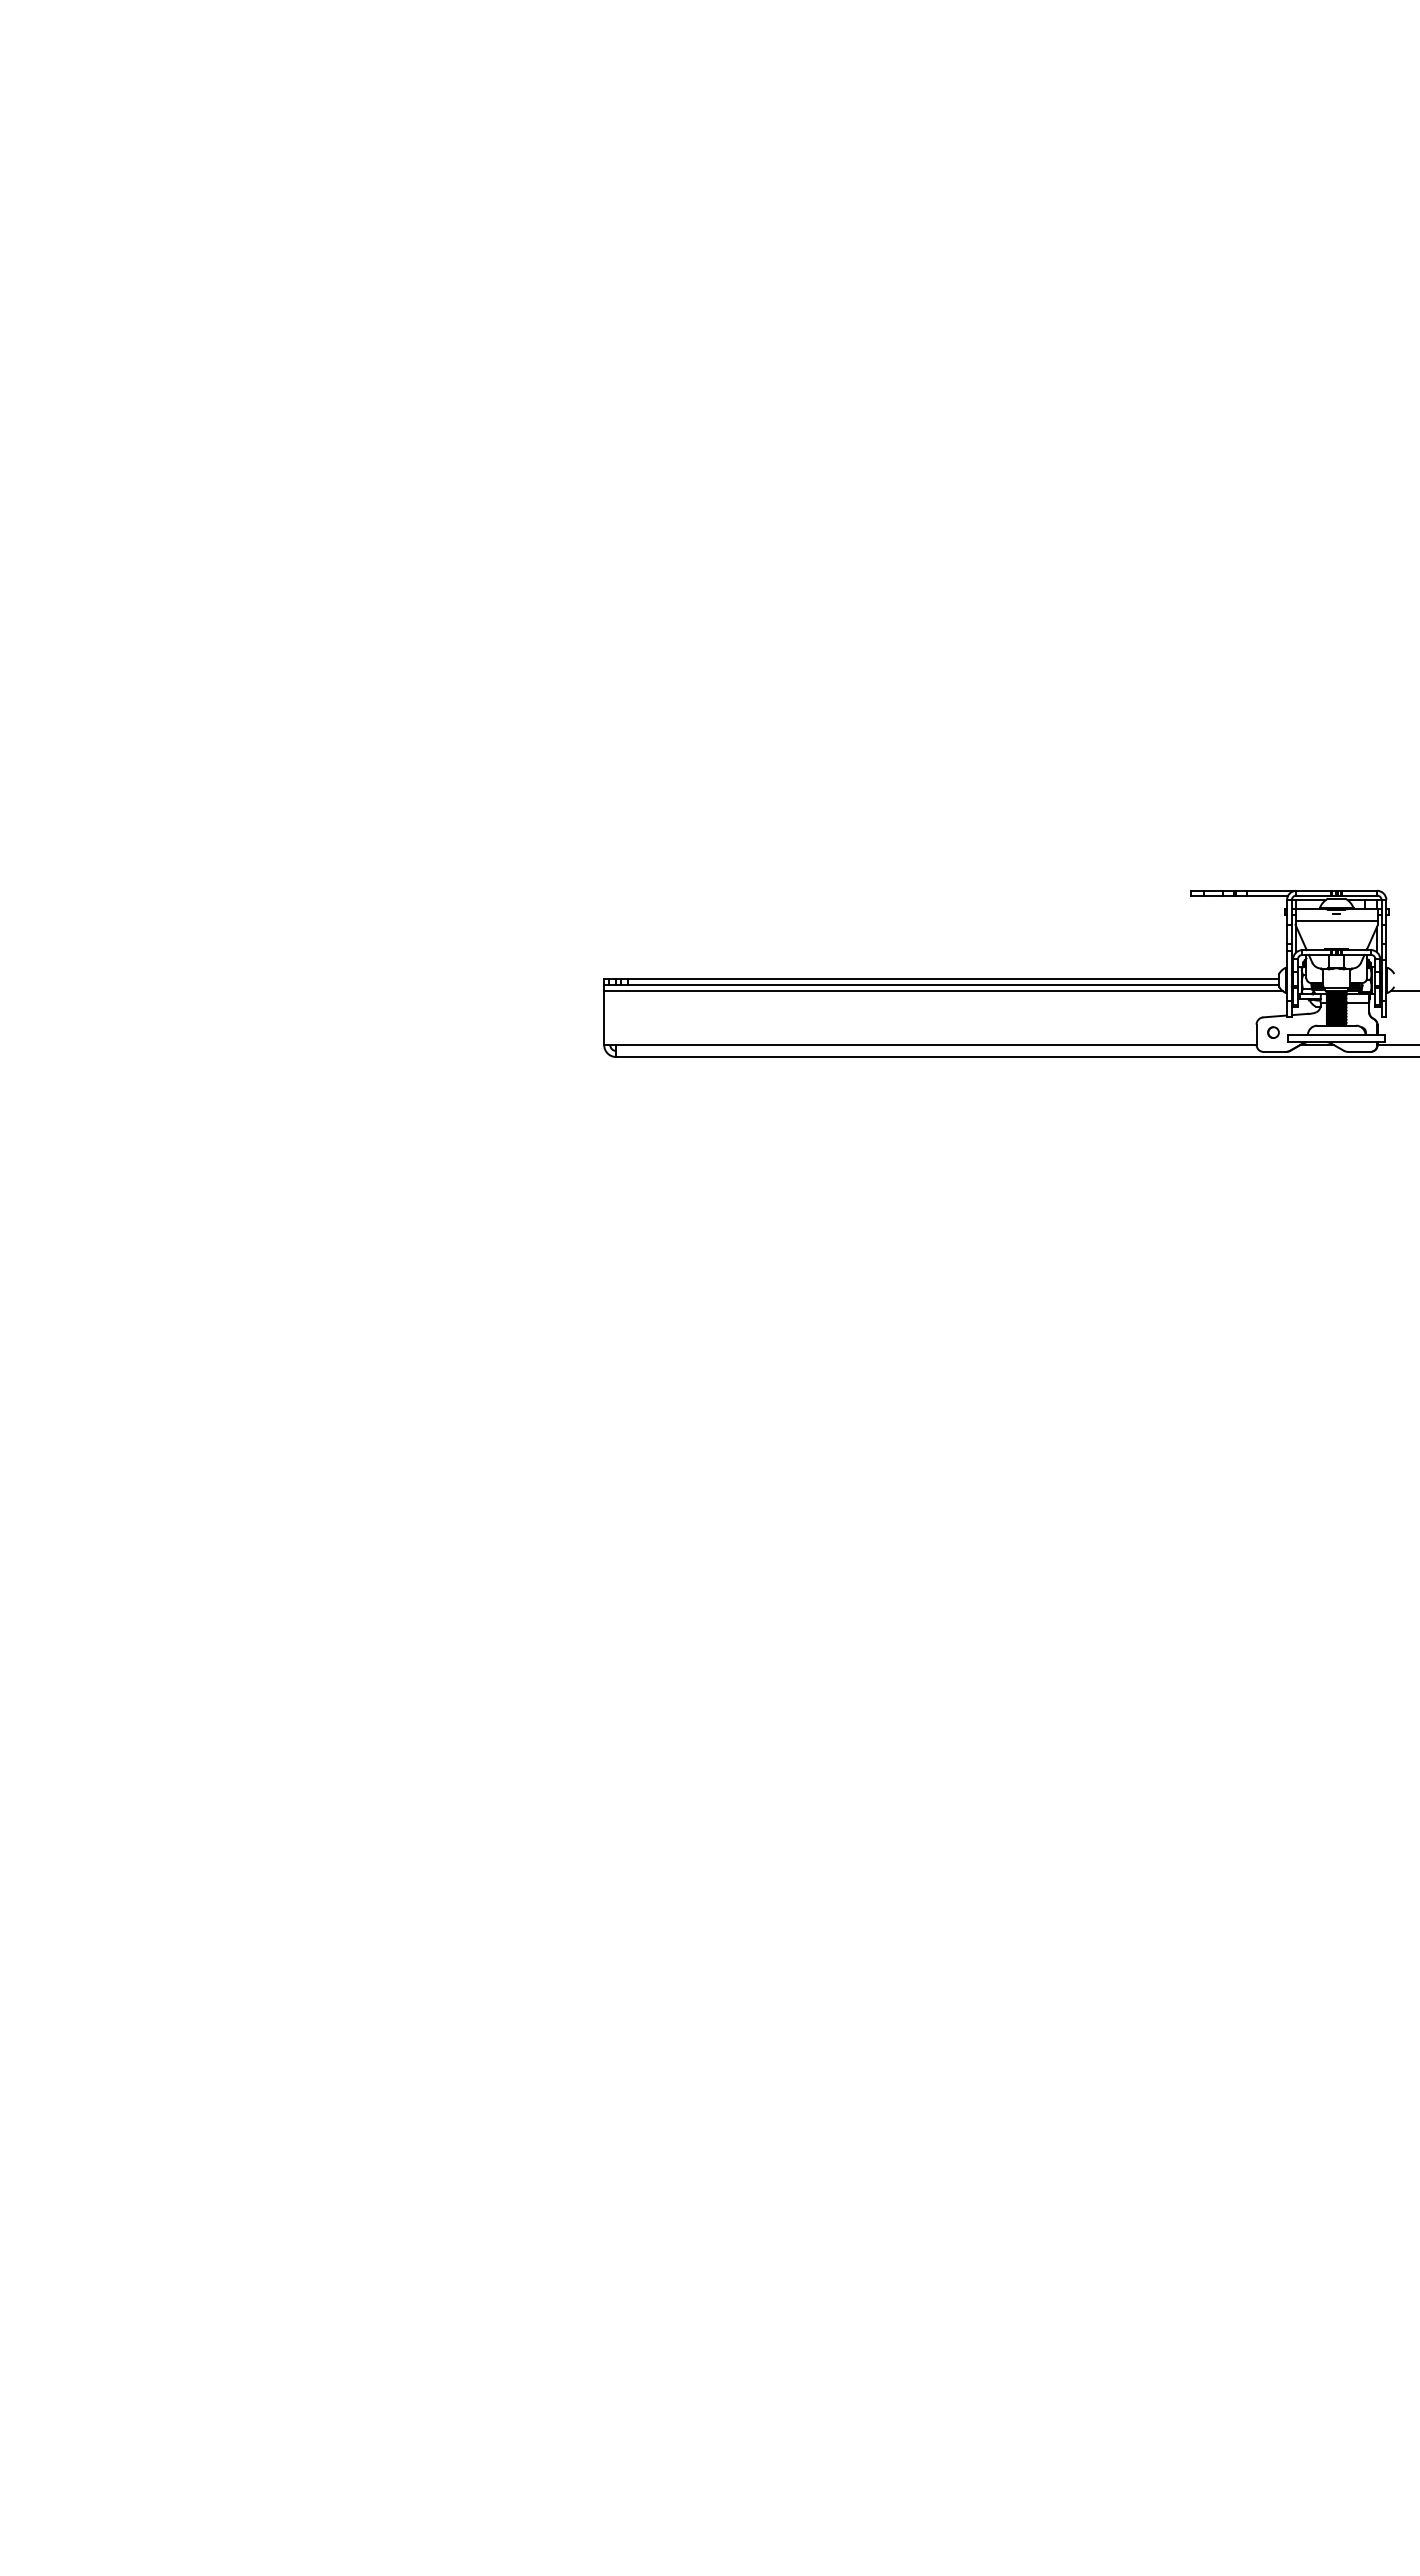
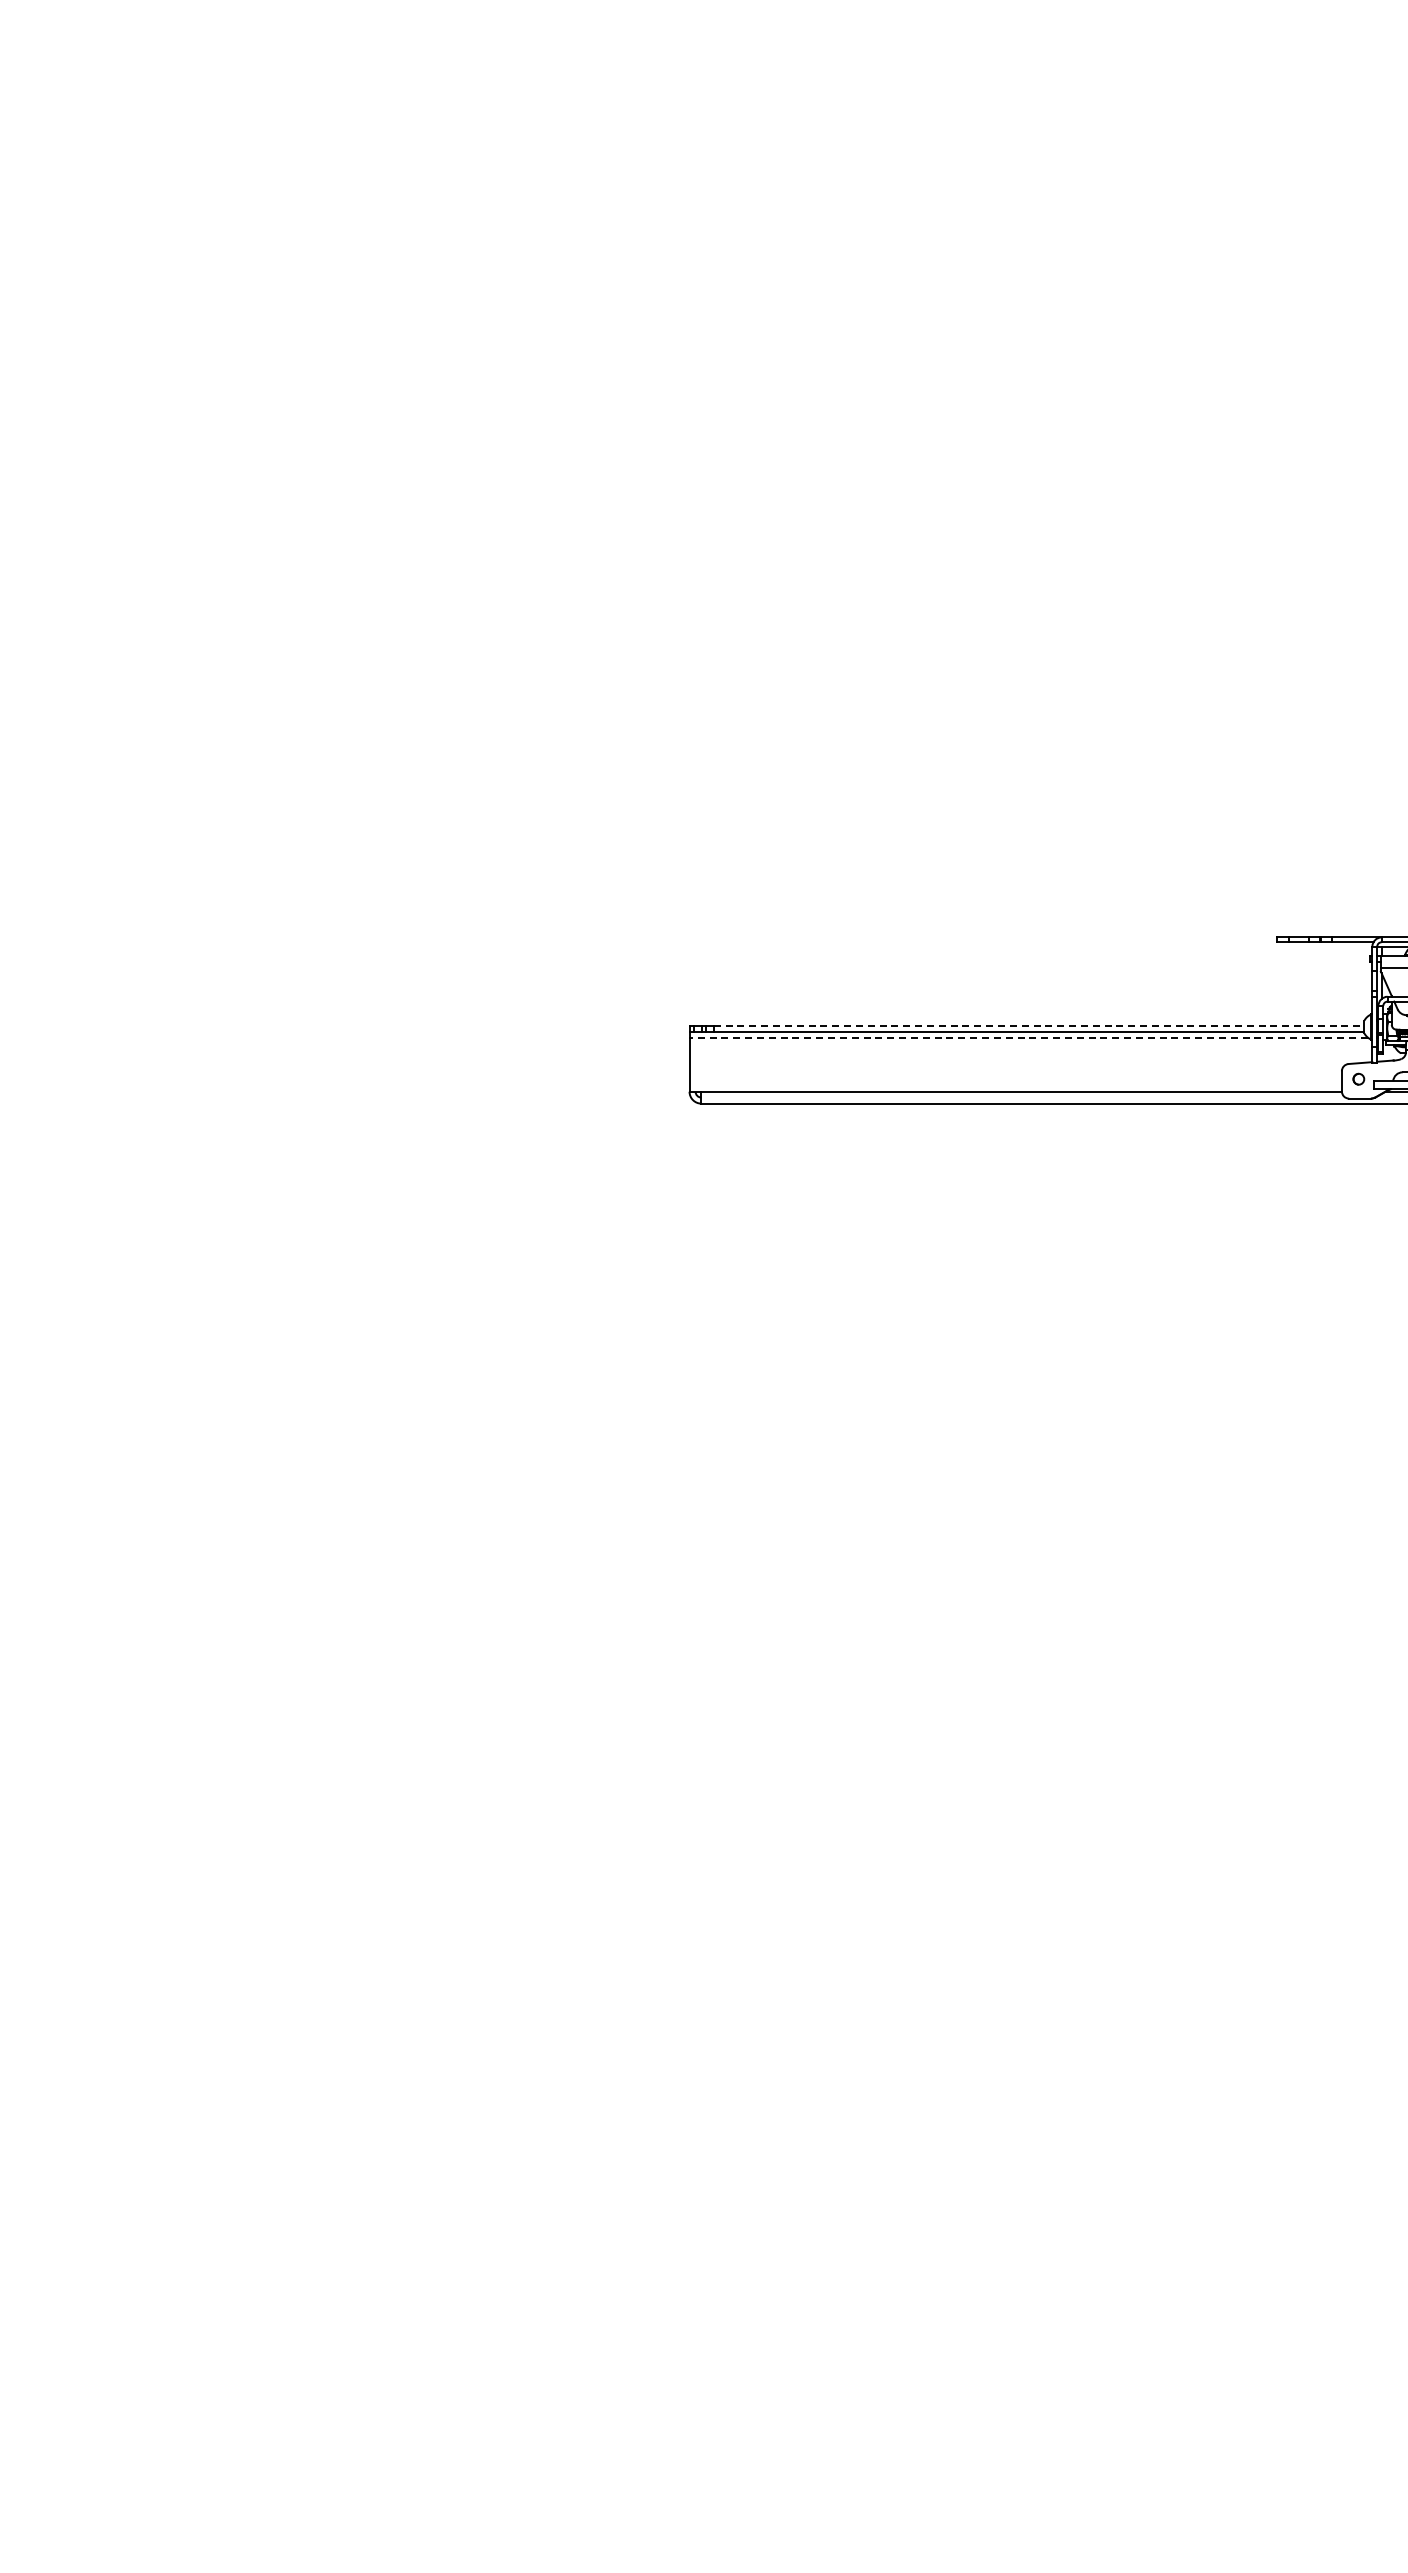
line: (954, 979) -> (1039, 1026), solid -> dashed
line: (942, 991) -> (1027, 1038), solid -> dashed

